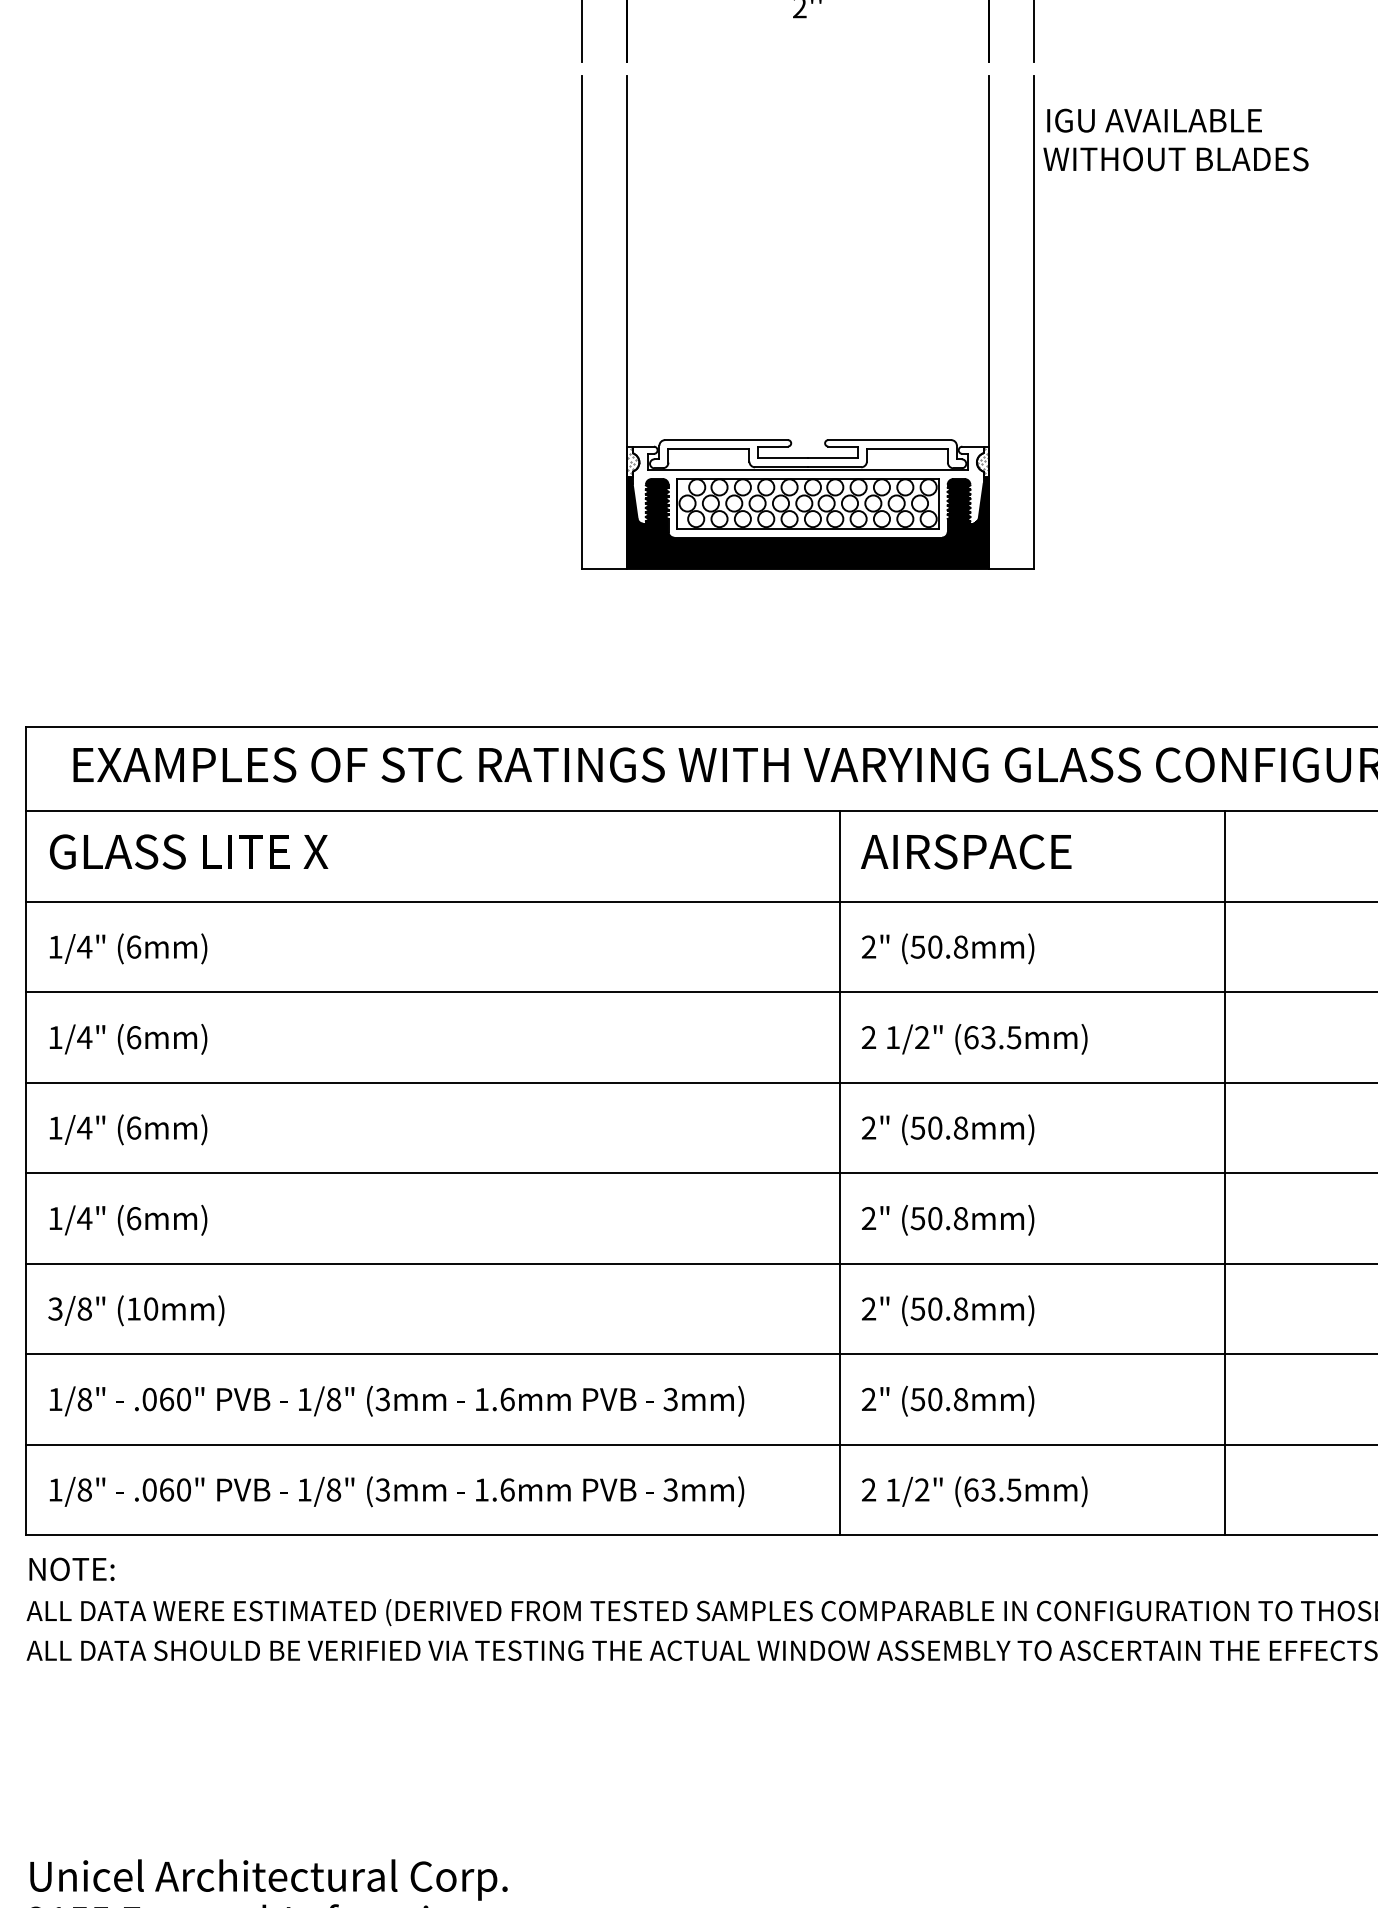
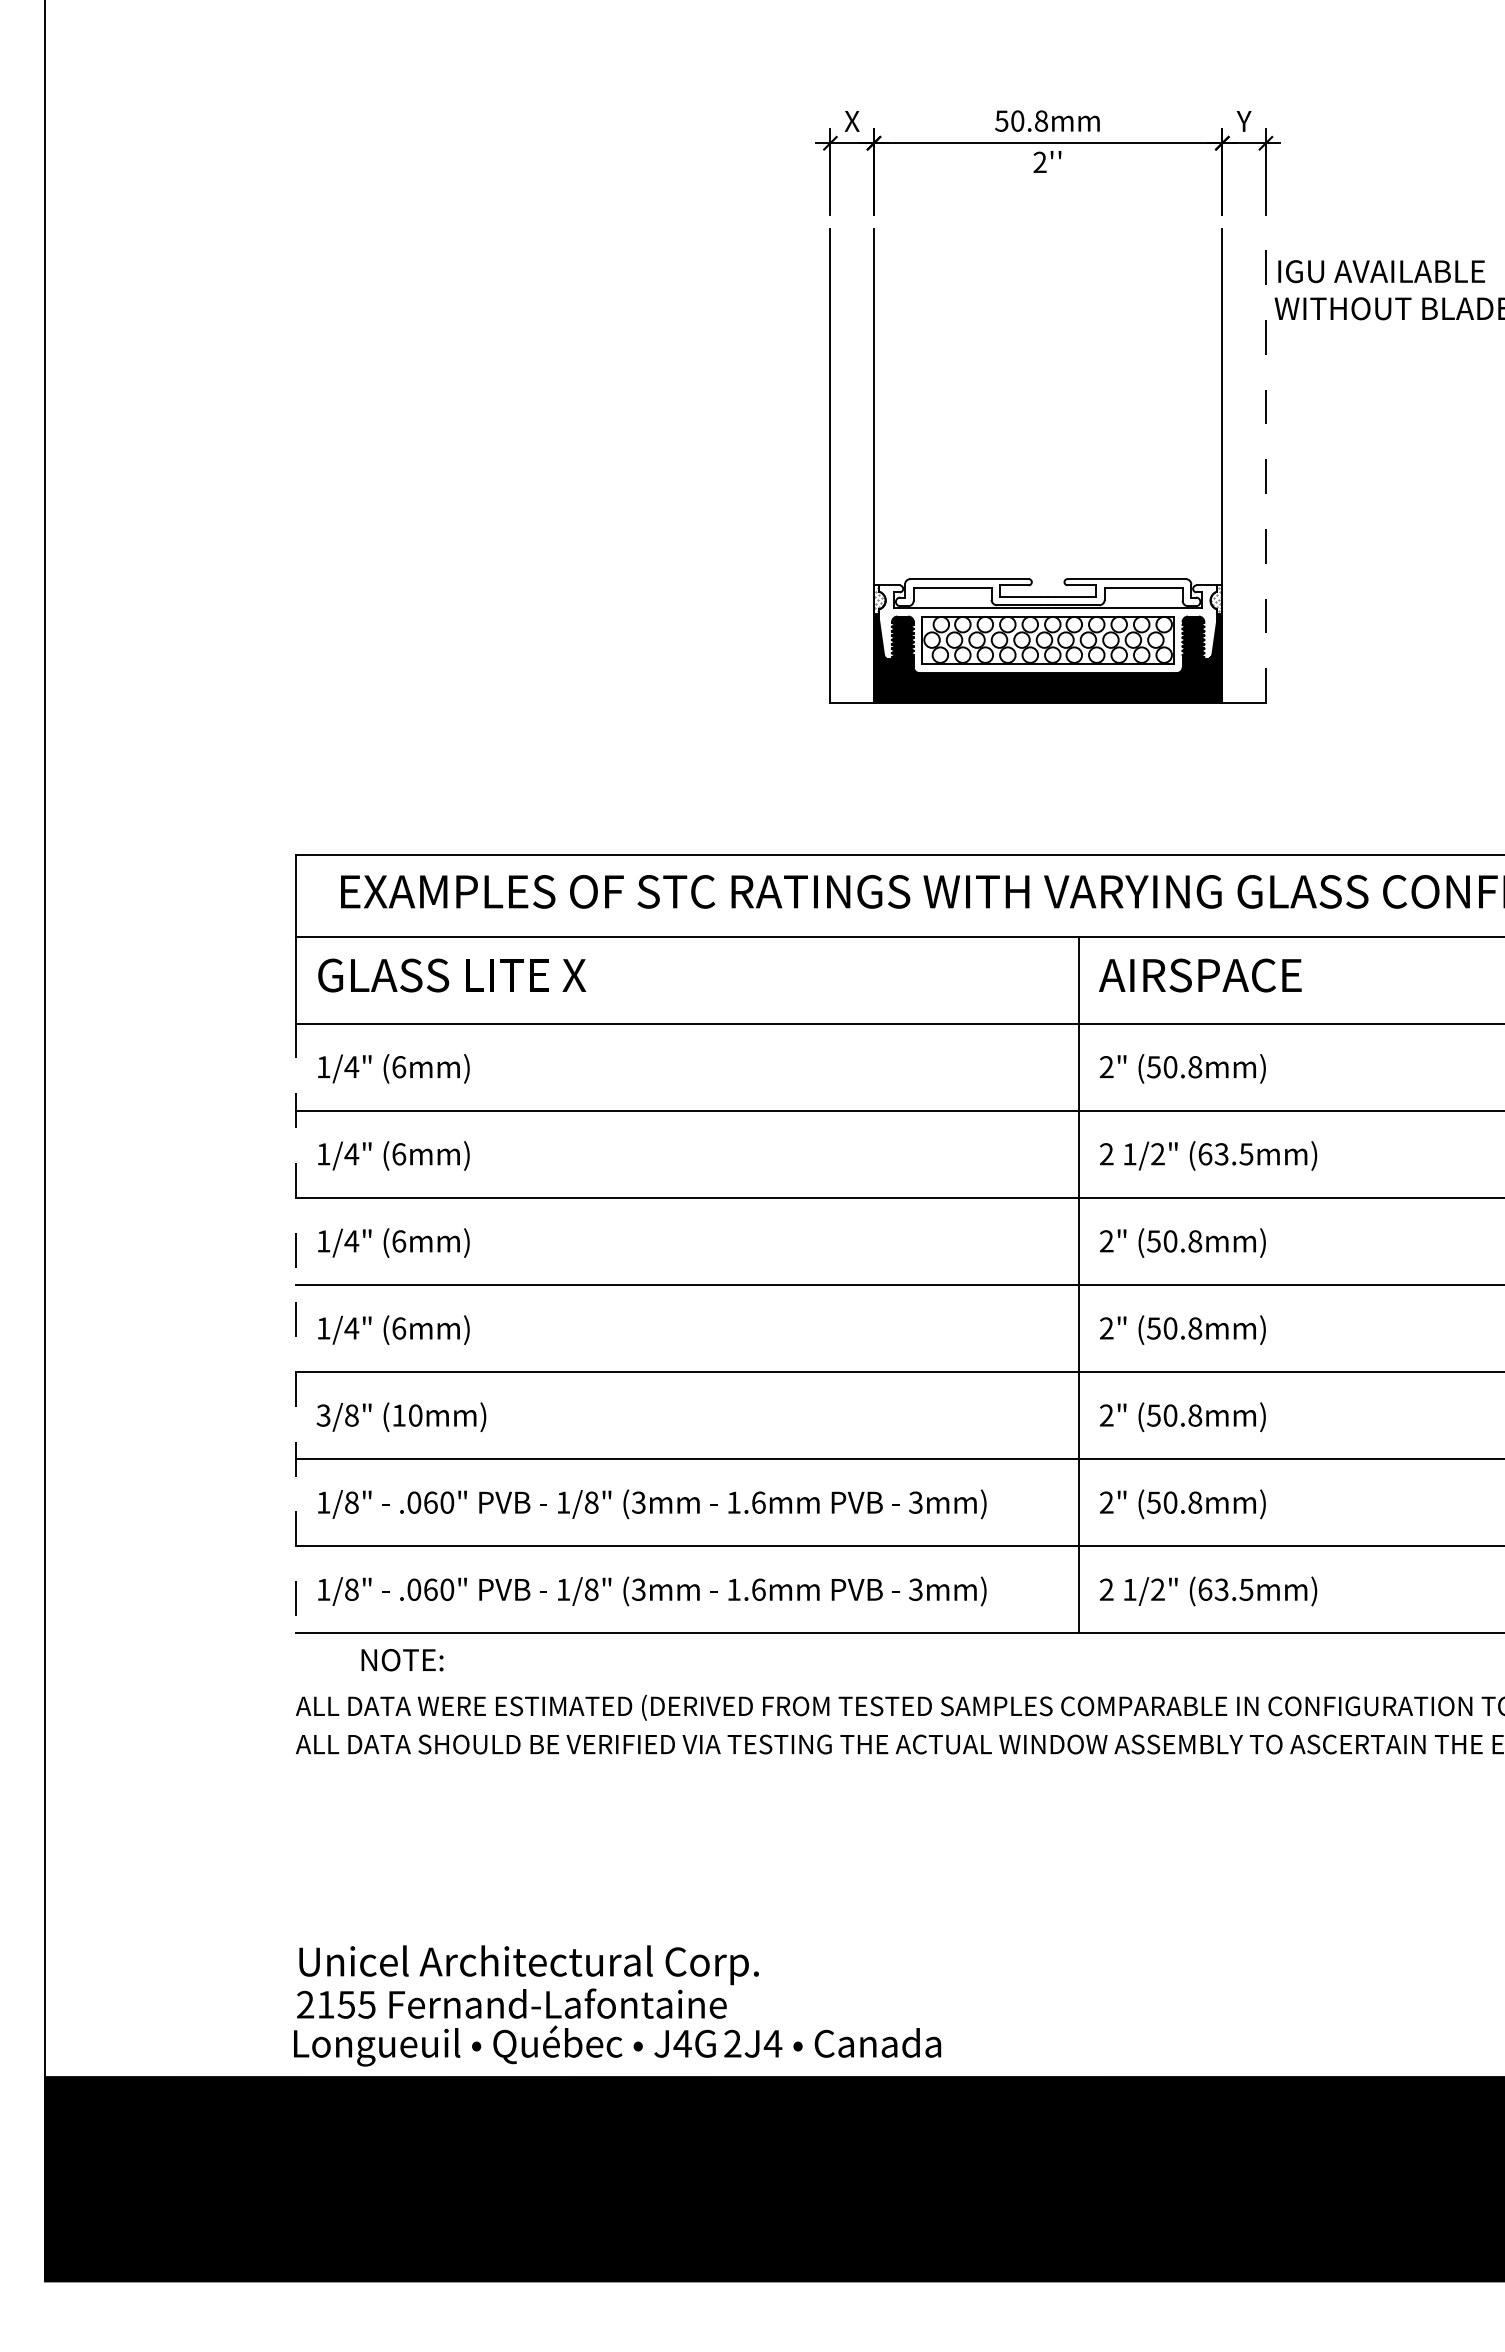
line: (1033, 322) -> (1265, 465), solid -> dashed
line: (1225, 1172) -> (1449, 1284), removed
line: (26, 1218) -> (295, 1328), solid -> dashed
text: (71, 1569) -> (402, 1660), moved

